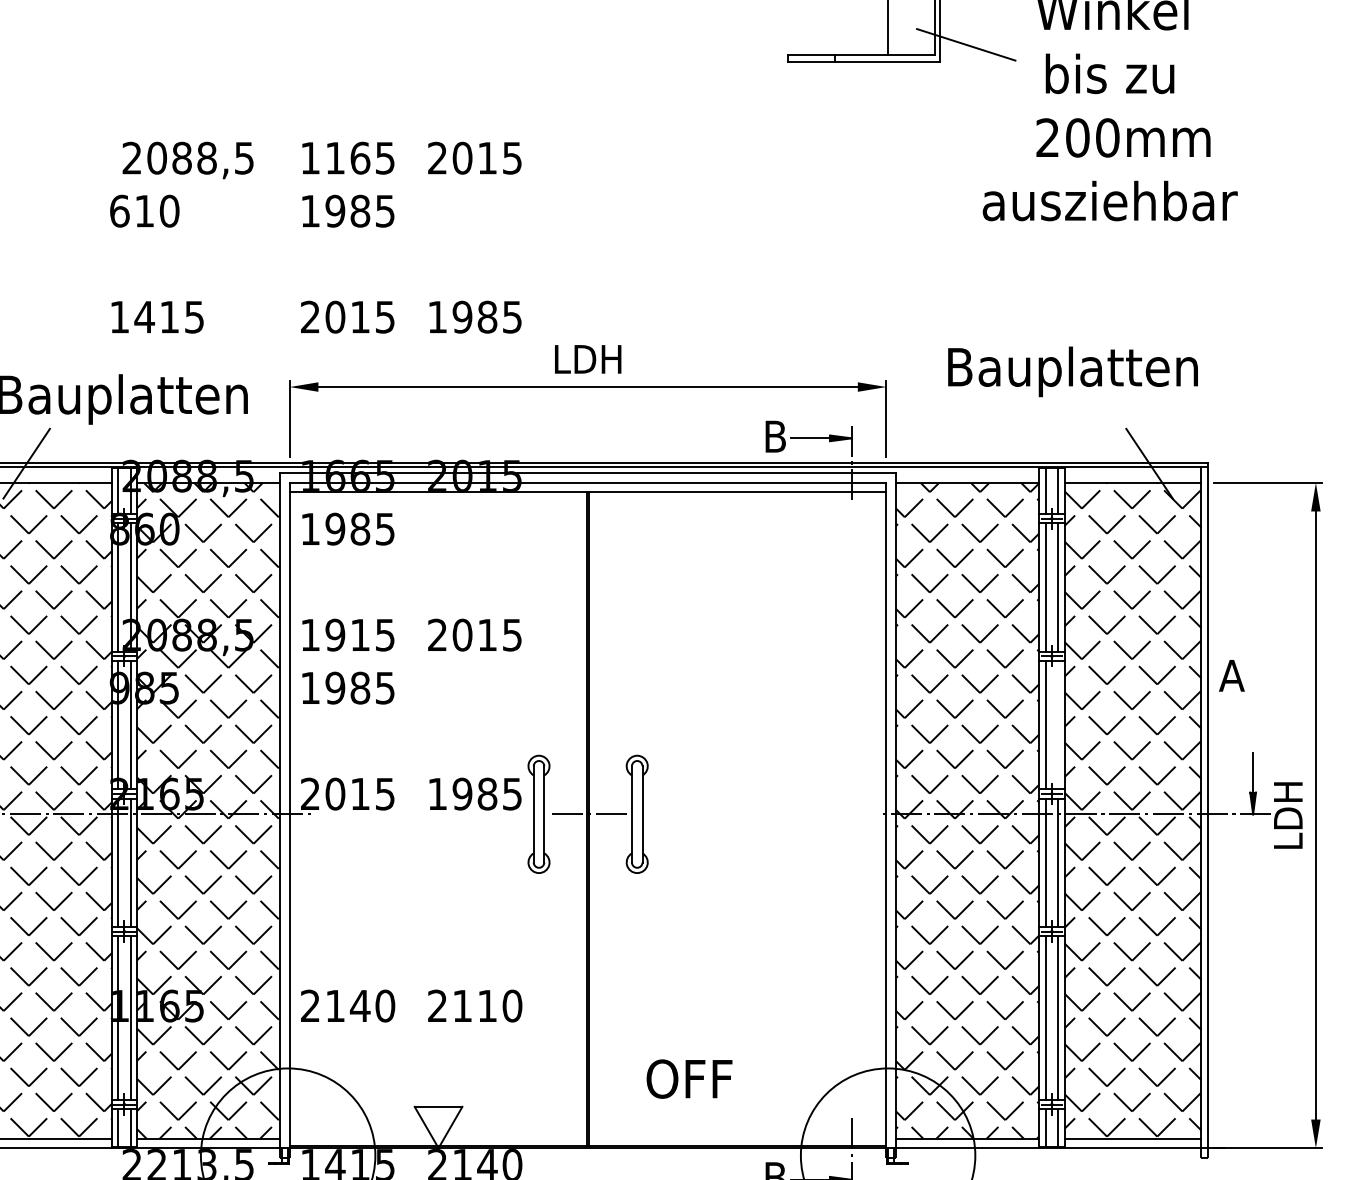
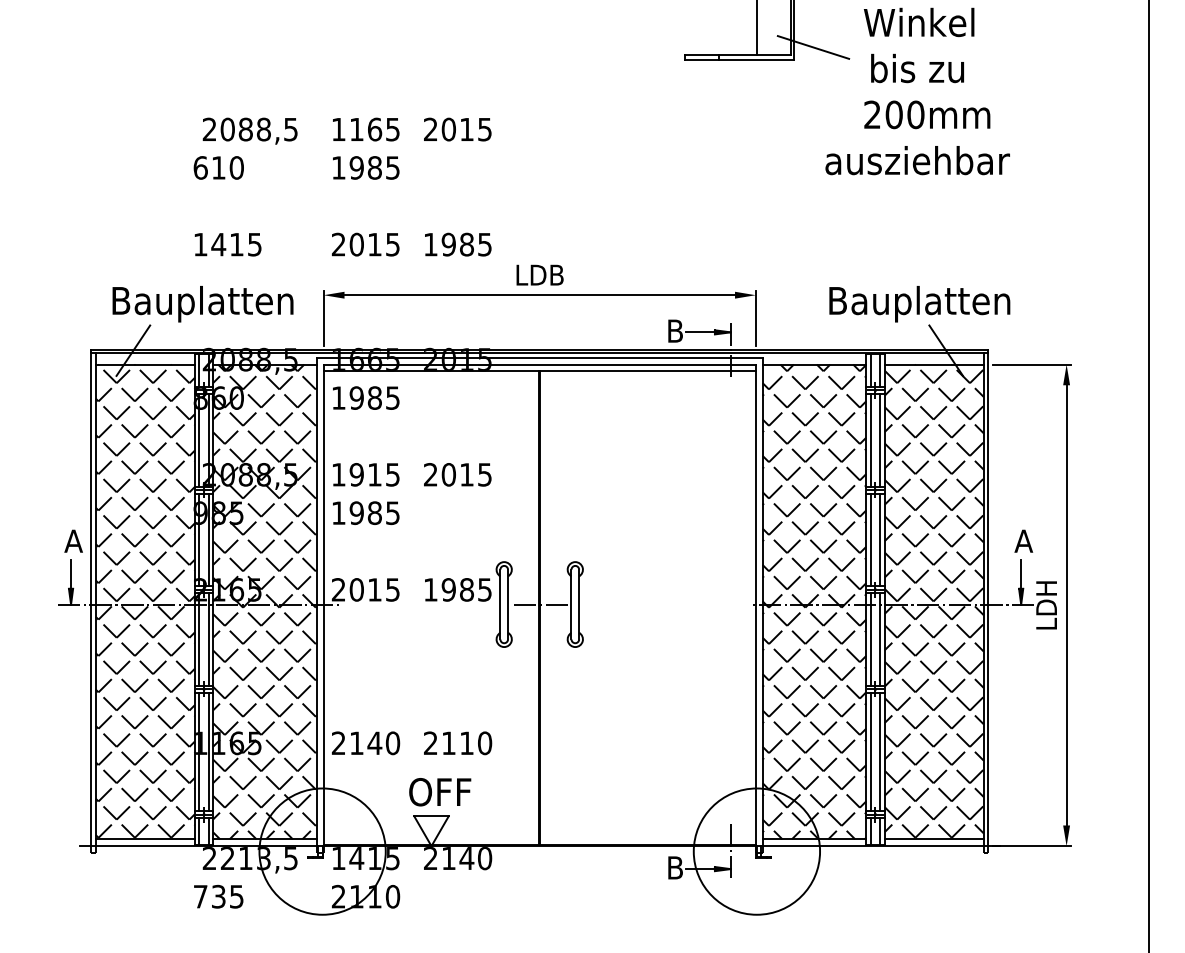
text: (587, 358) -> (539, 274), LDH -> LDB
text: (1072, 372) -> (919, 304), moved
text: (1231, 674) -> (1023, 540), moved
line: (1058, 724) -> (880, 539), added
text: (689, 1079) -> (440, 792), moved

